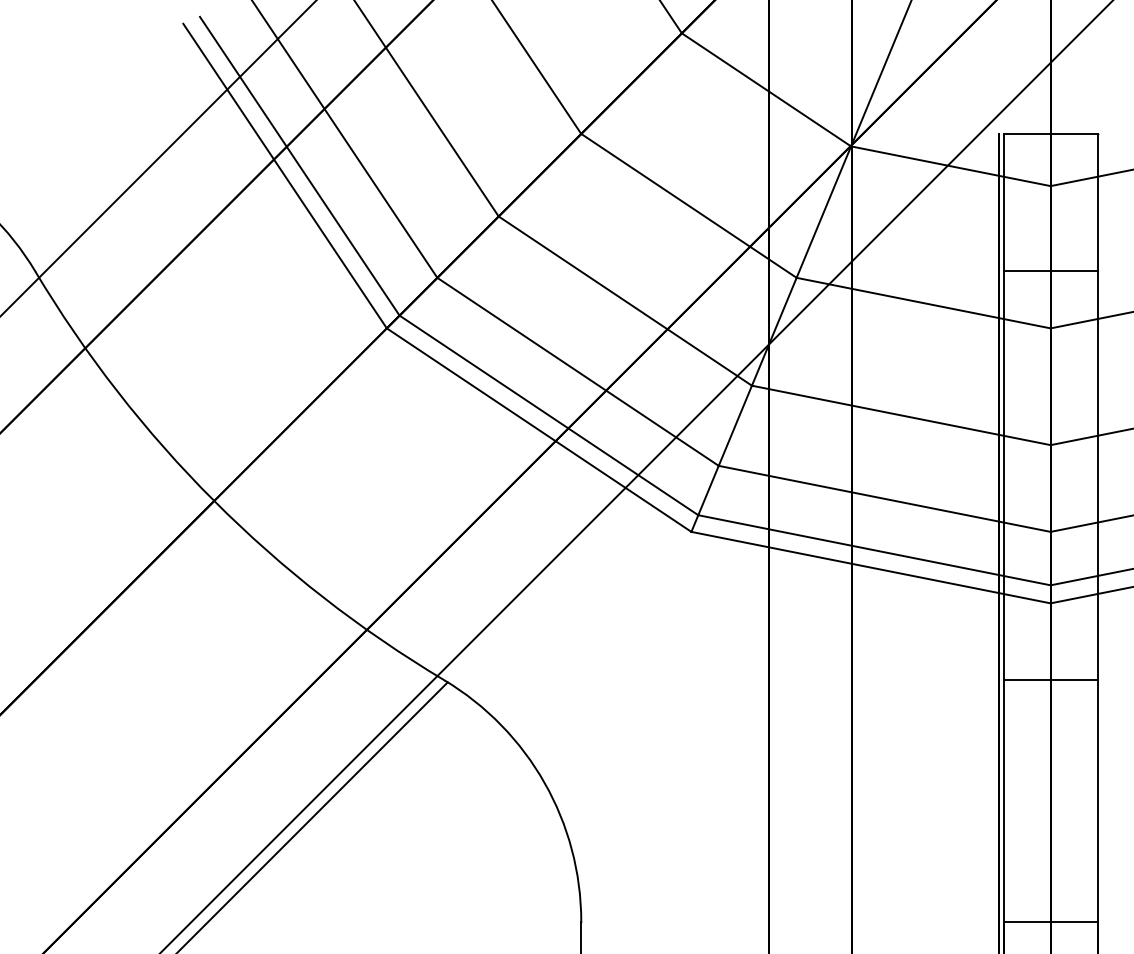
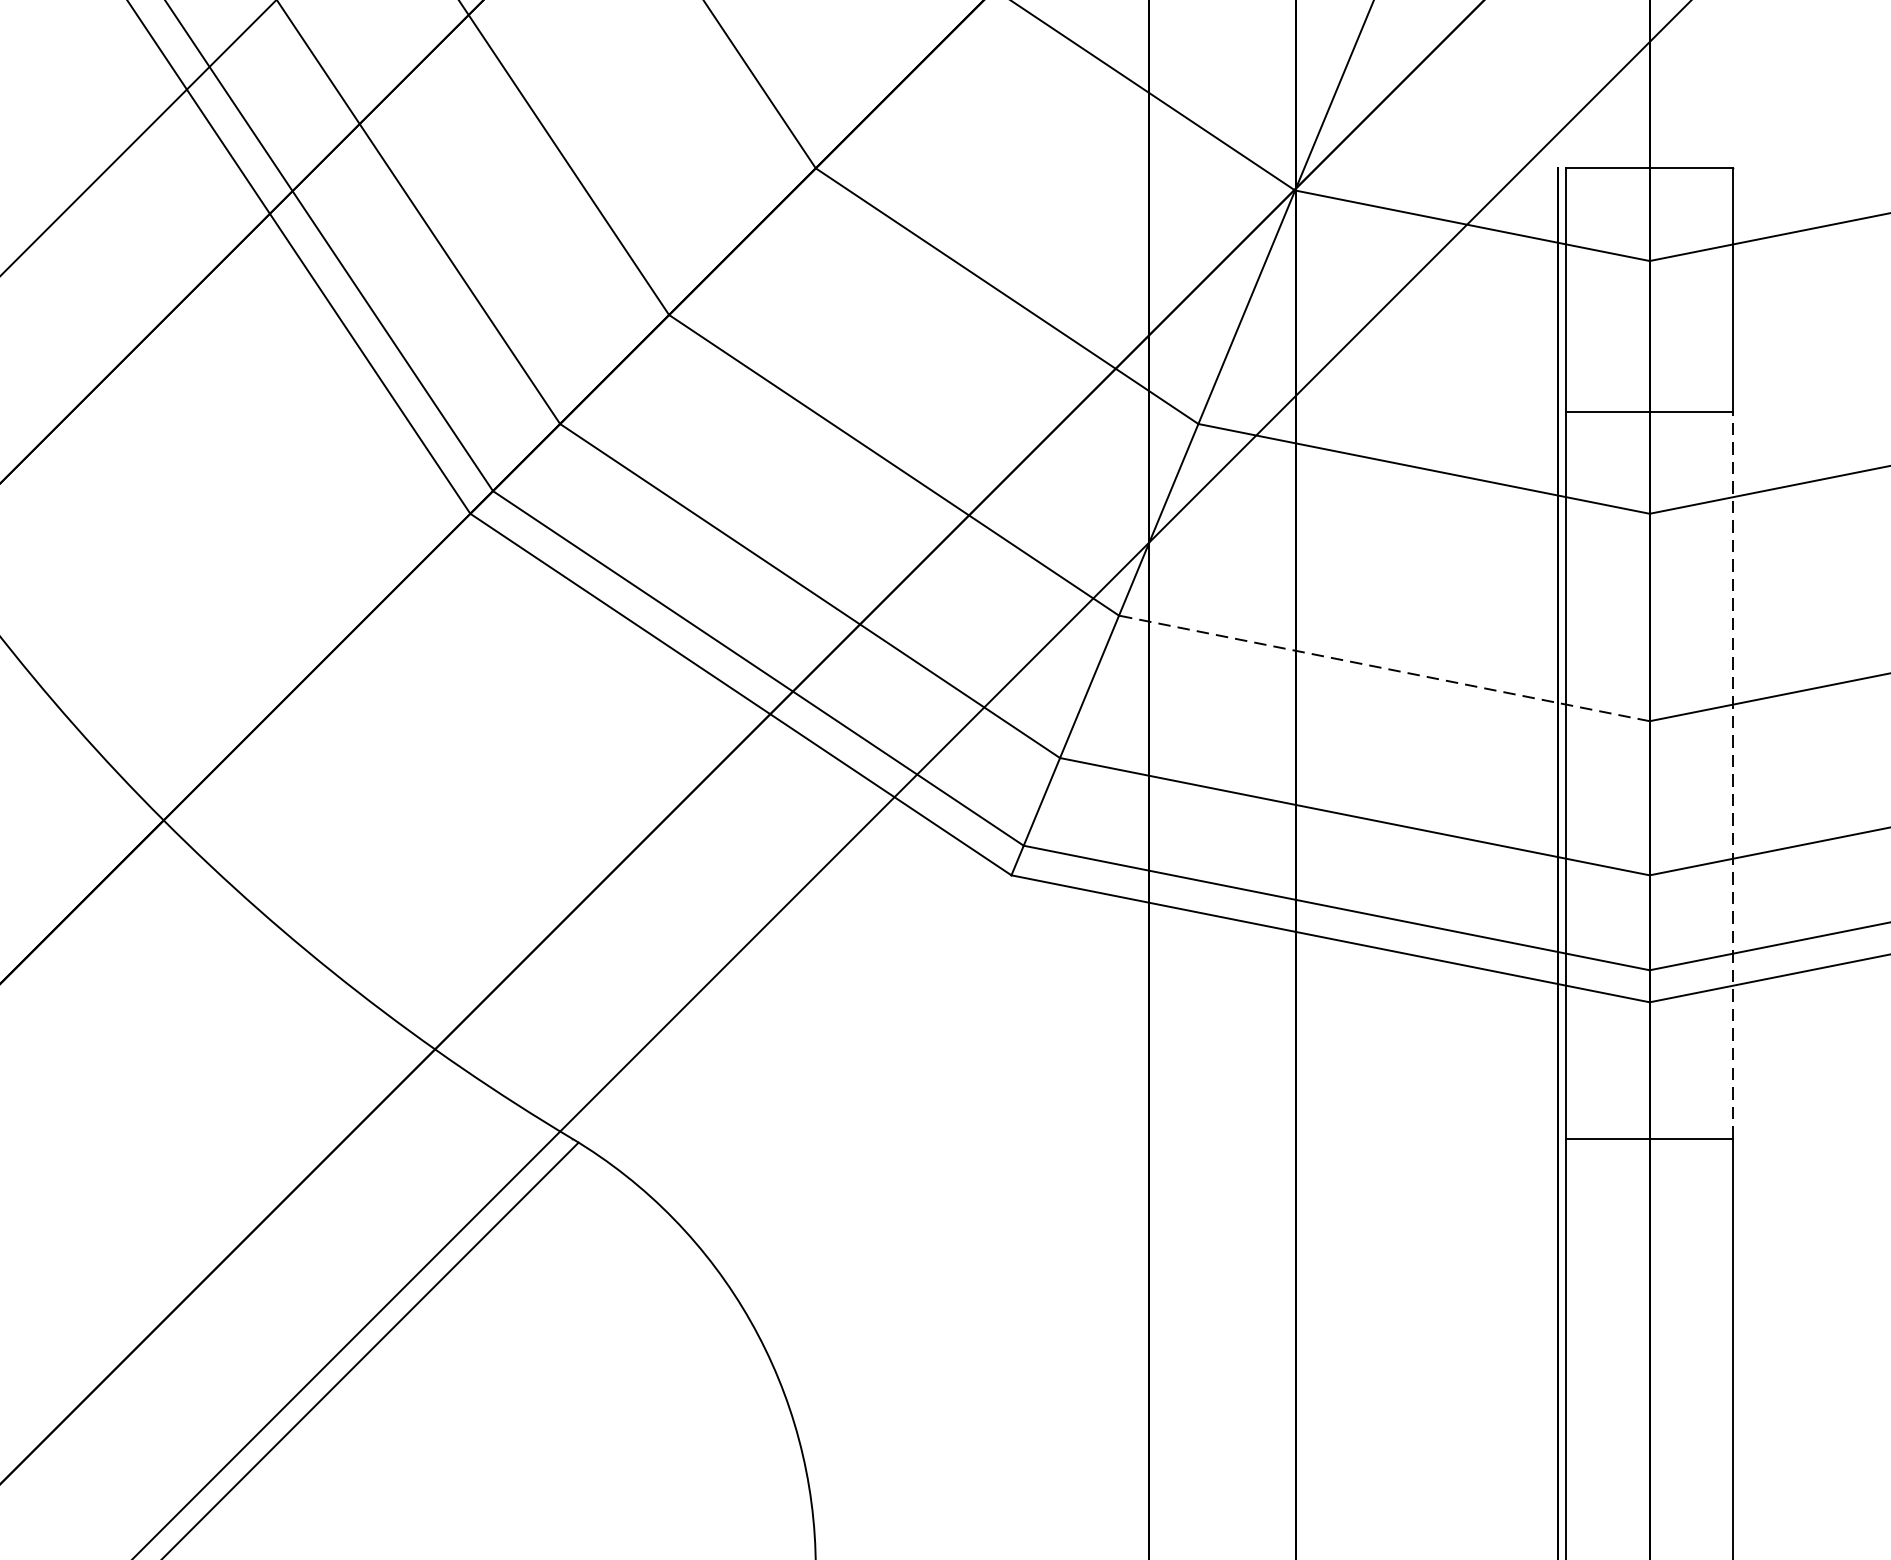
line: (900, 415) -> (1382, 668), solid -> dashed
line: (1097, 475) -> (1732, 775), solid -> dashed

